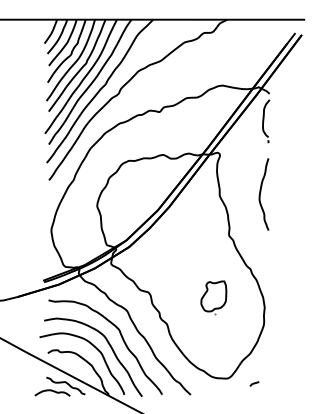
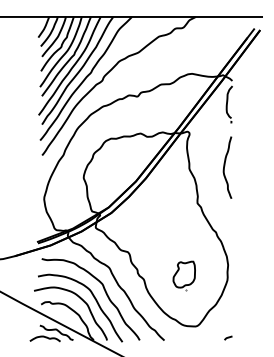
part: (212, 297) -> (183, 275), moved
curve: (254, 383) -> (228, 337), moved

